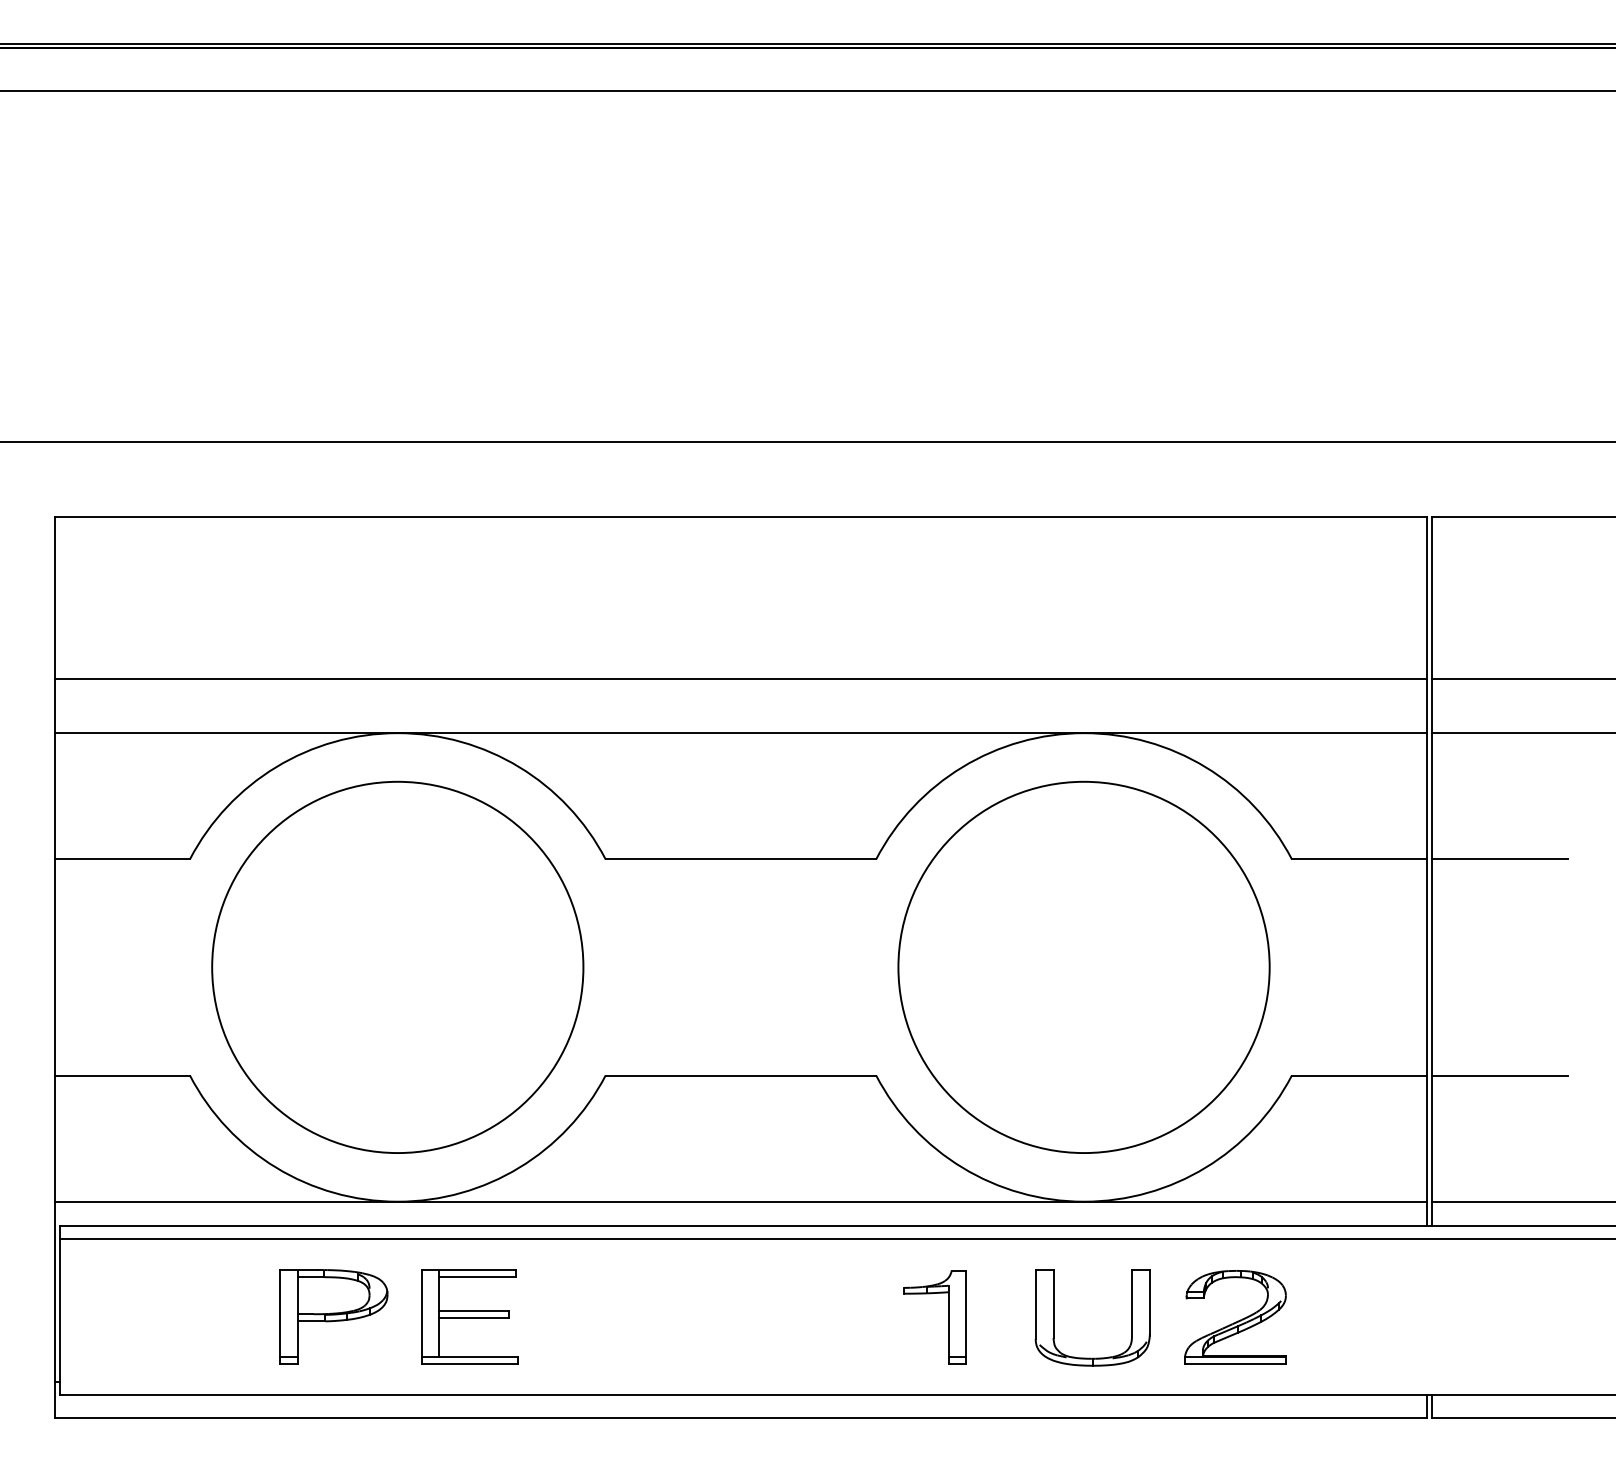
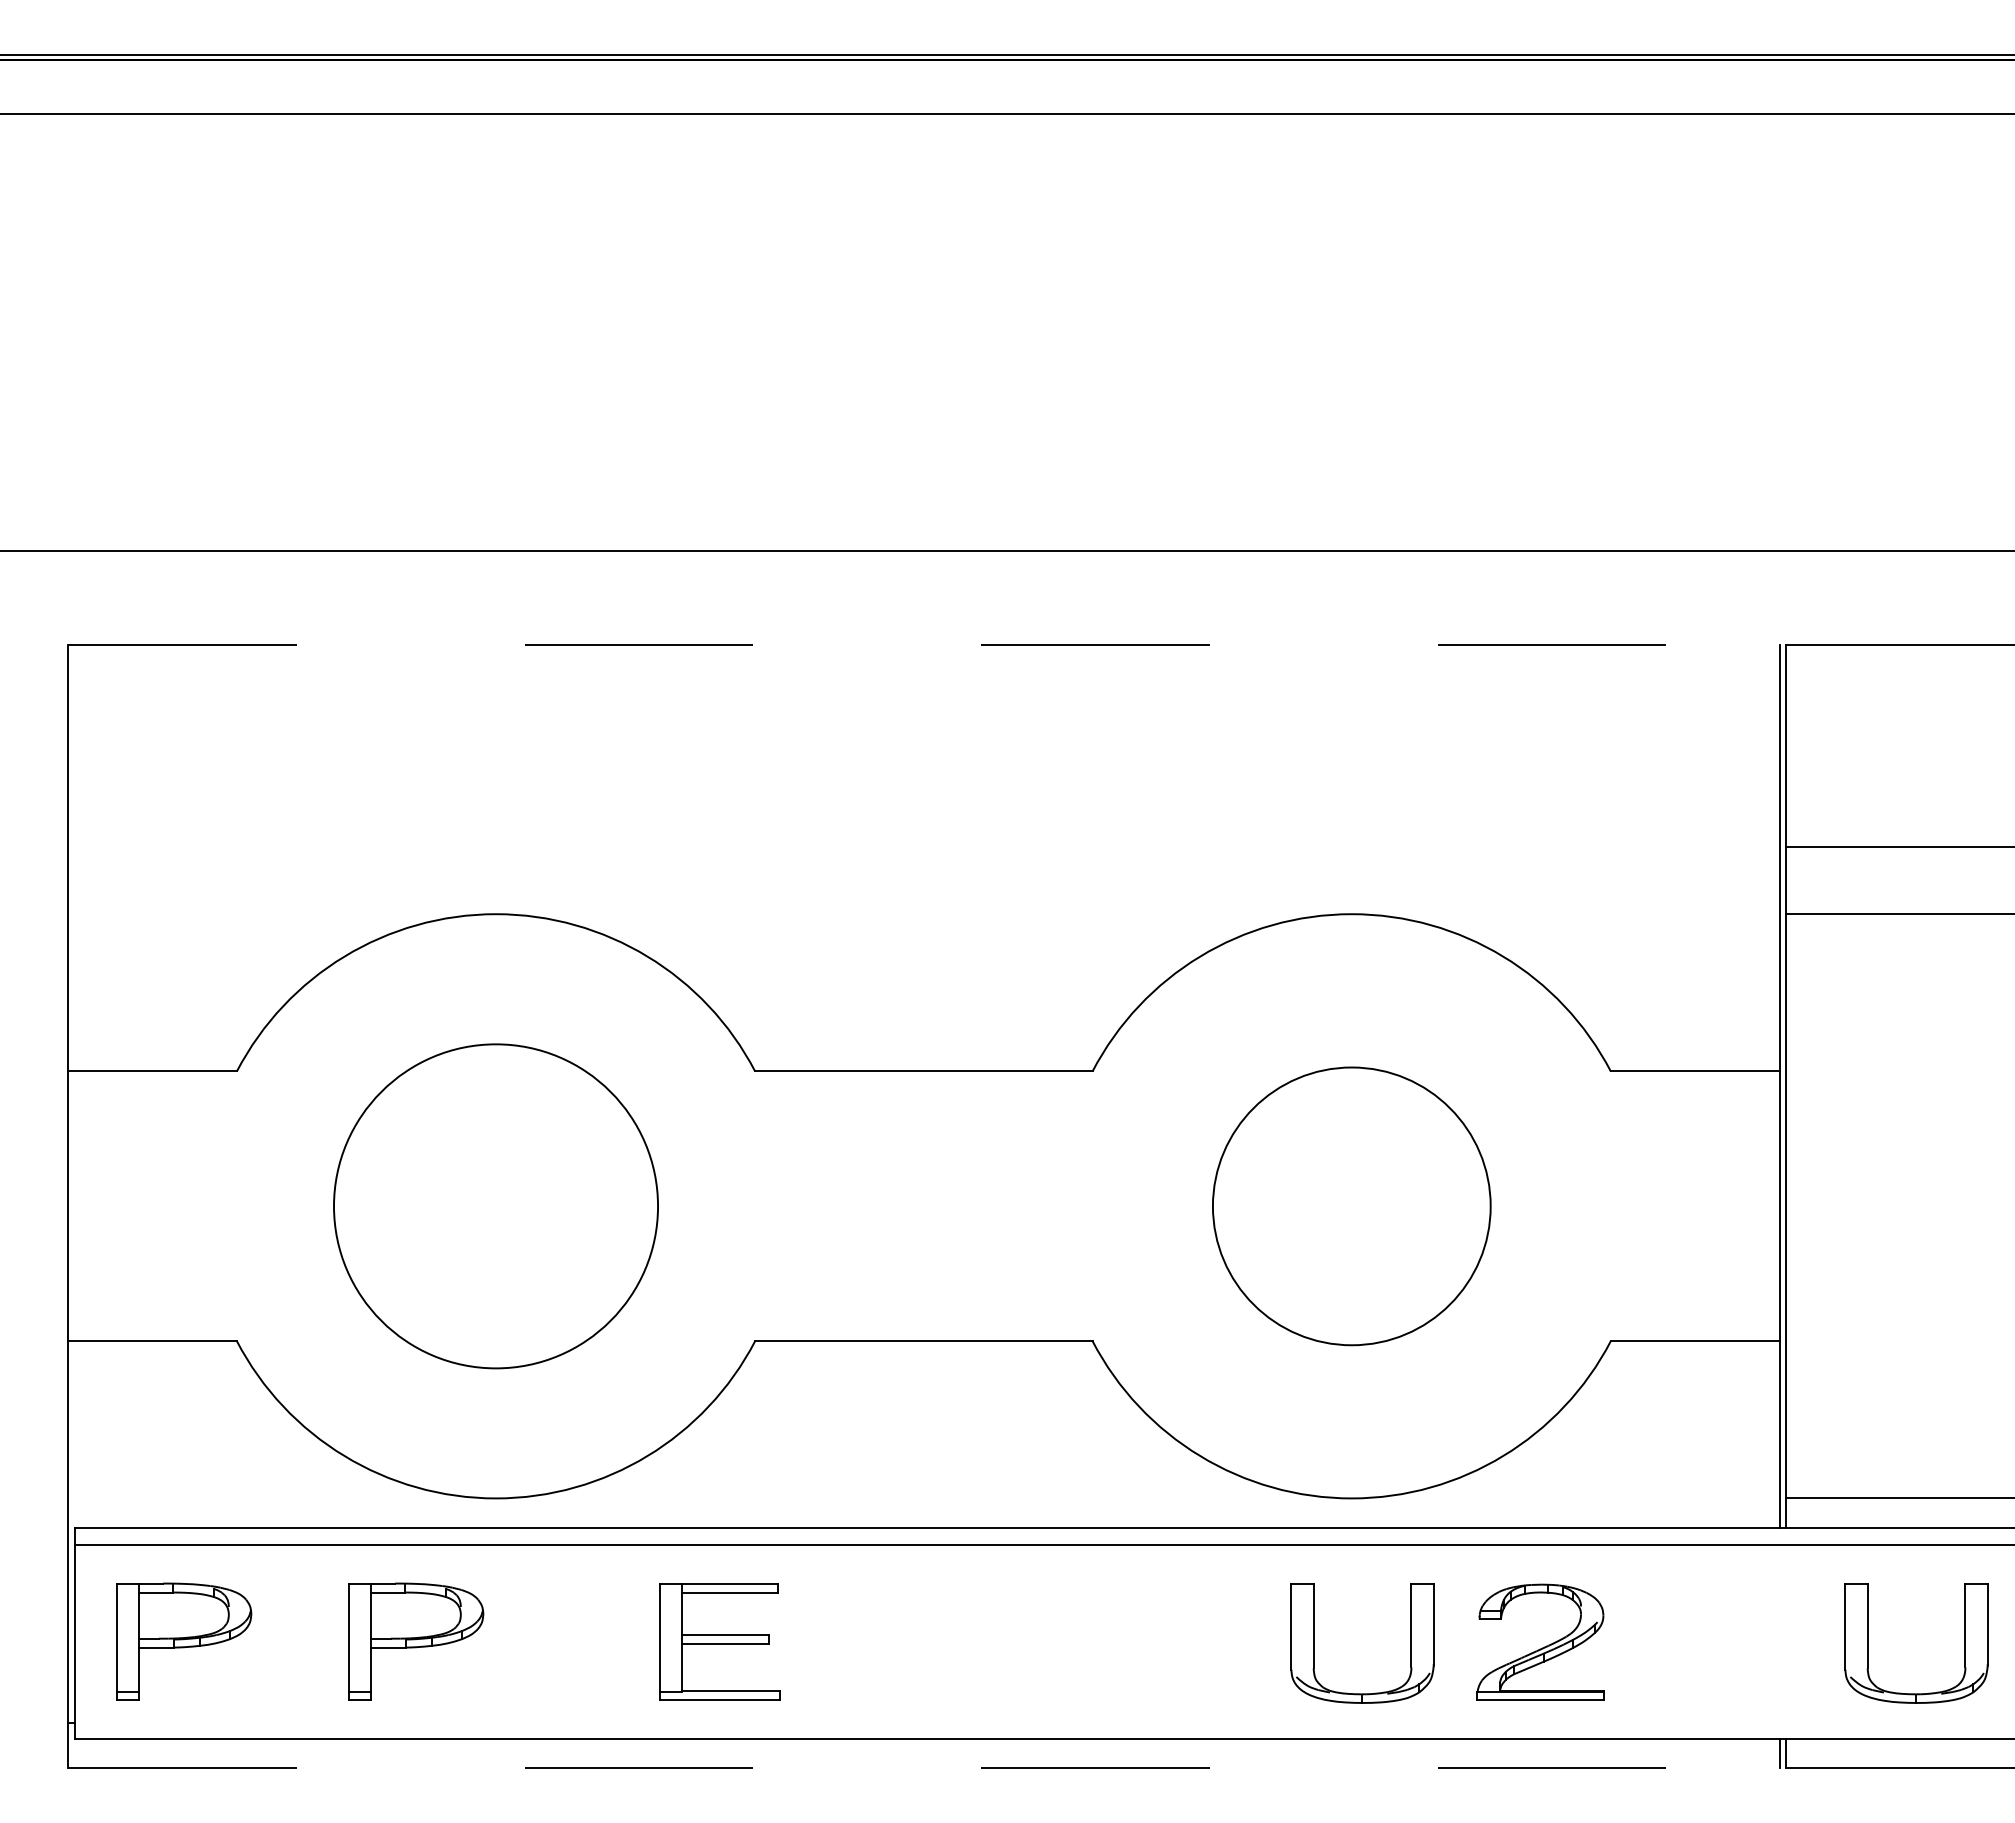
line: (740, 516) -> (923, 644), solid -> dashed
line: (740, 678) -> (923, 846), removed
line: (740, 733) -> (923, 914), removed
line: (1499, 859) -> (1869, 1071), removed
circle: (397, 967) -> (495, 1206), size x0.7
circle: (1083, 967) -> (1351, 1206), size x0.6
line: (1499, 1075) -> (1869, 1341), removed
line: (740, 1201) -> (923, 1498), removed
part: (147, 1316) -> (184, 1641), added
part: (469, 1316) -> (719, 1641), moved
part: (948, 1316) -> (1182, 1641), removed
part: (1498, 1318) -> (1868, 1643), added
line: (740, 1418) -> (923, 1768), solid -> dashed

